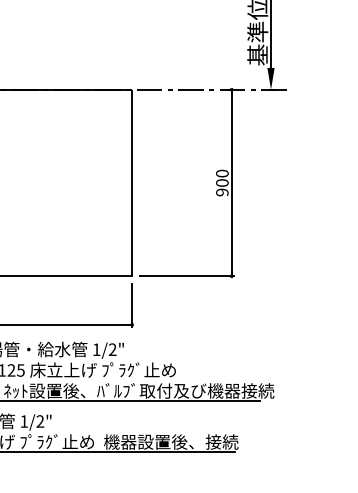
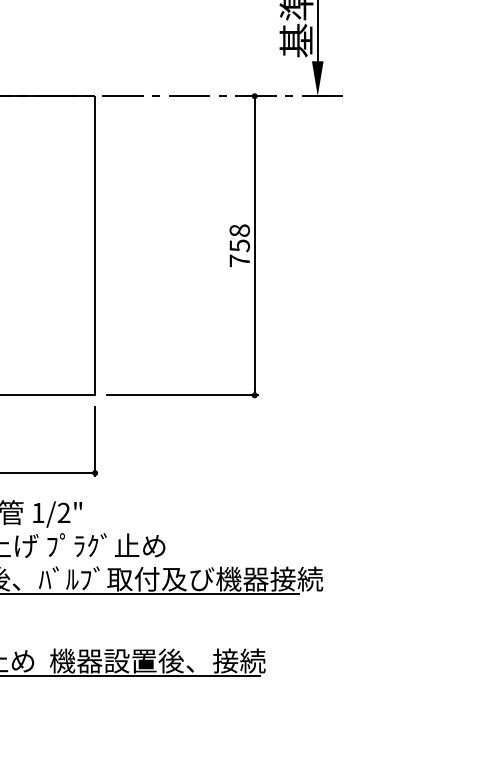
text: (222, 182) -> (239, 244), 900 -> 758

